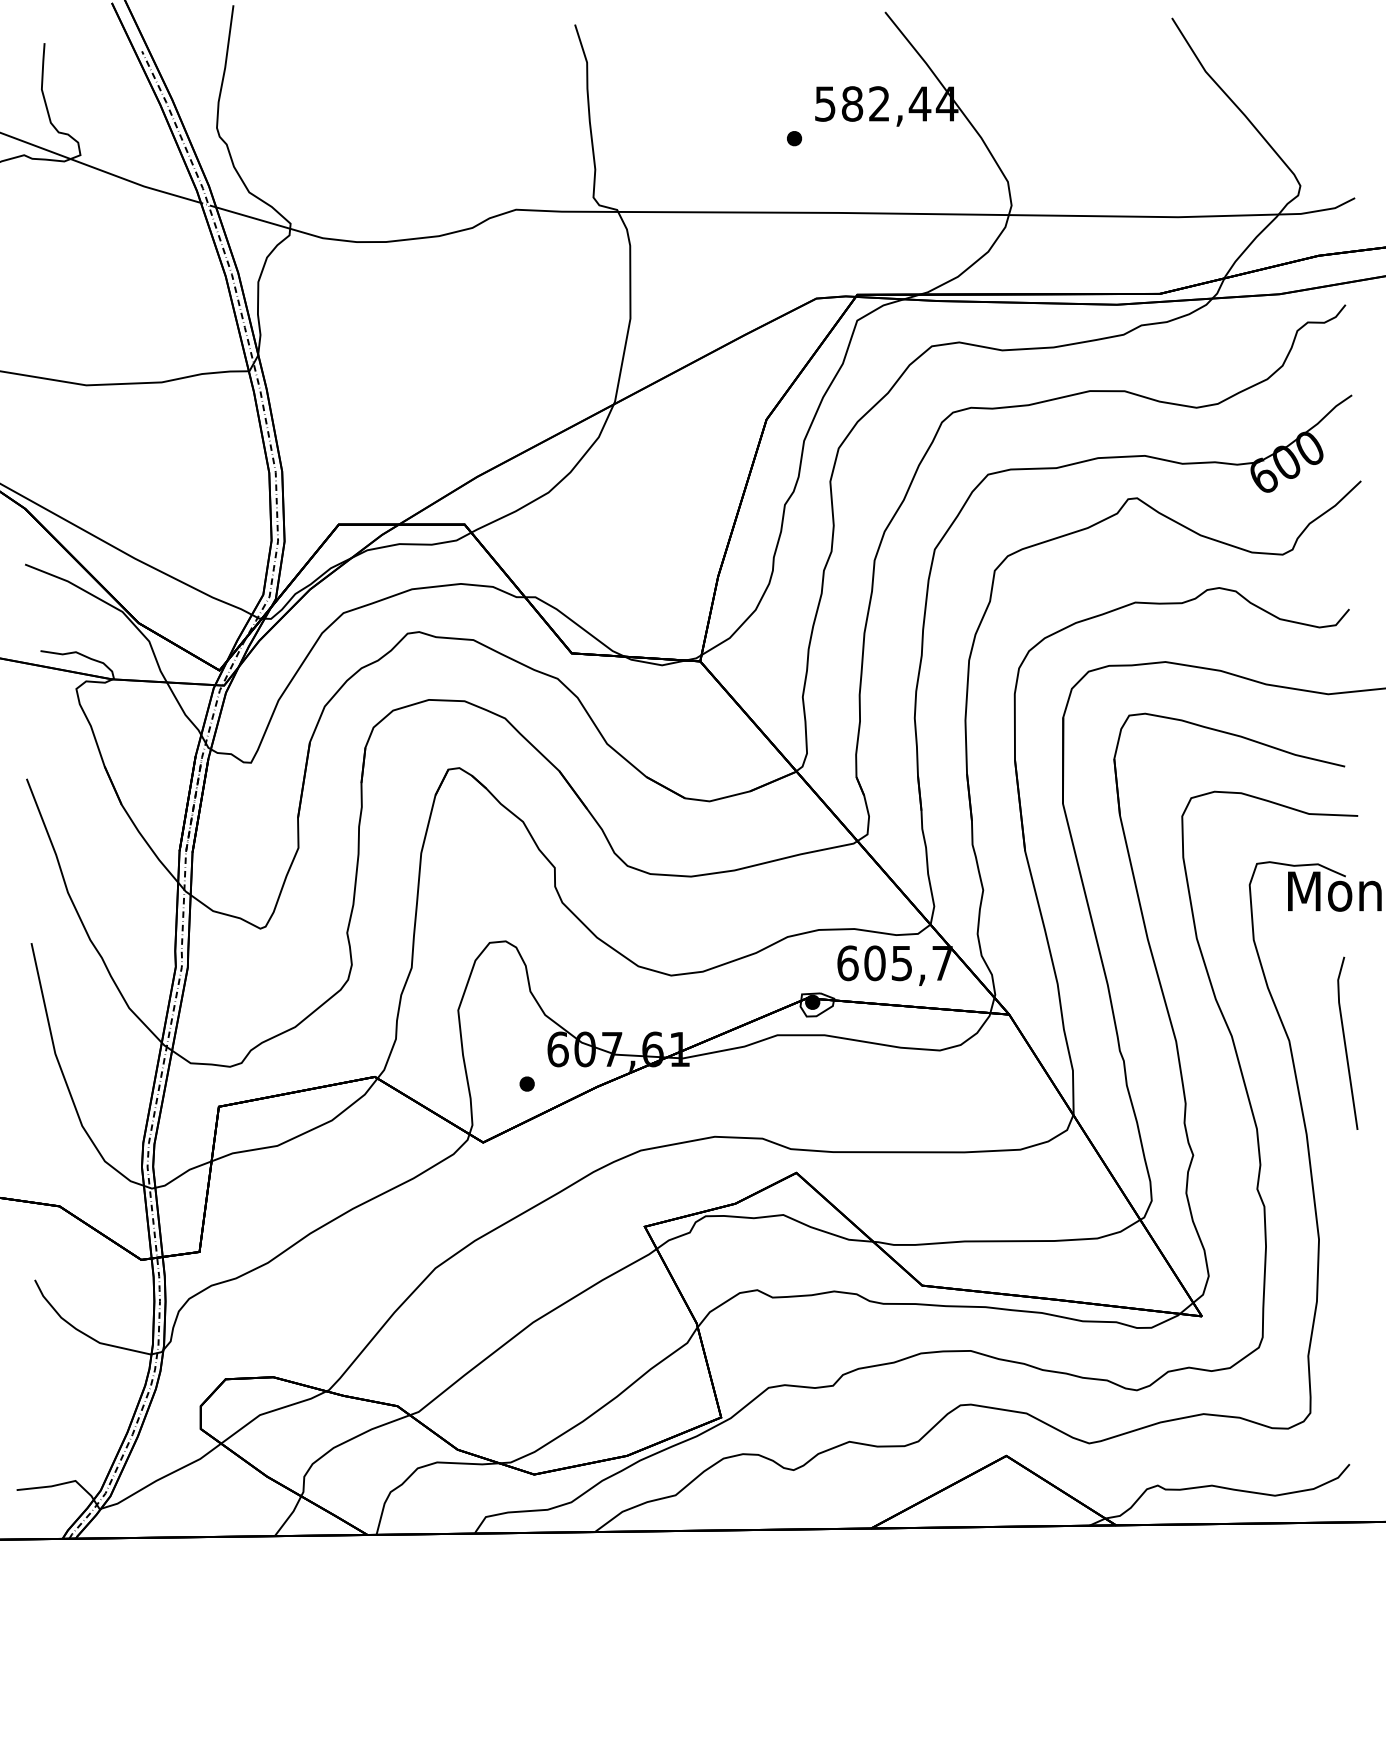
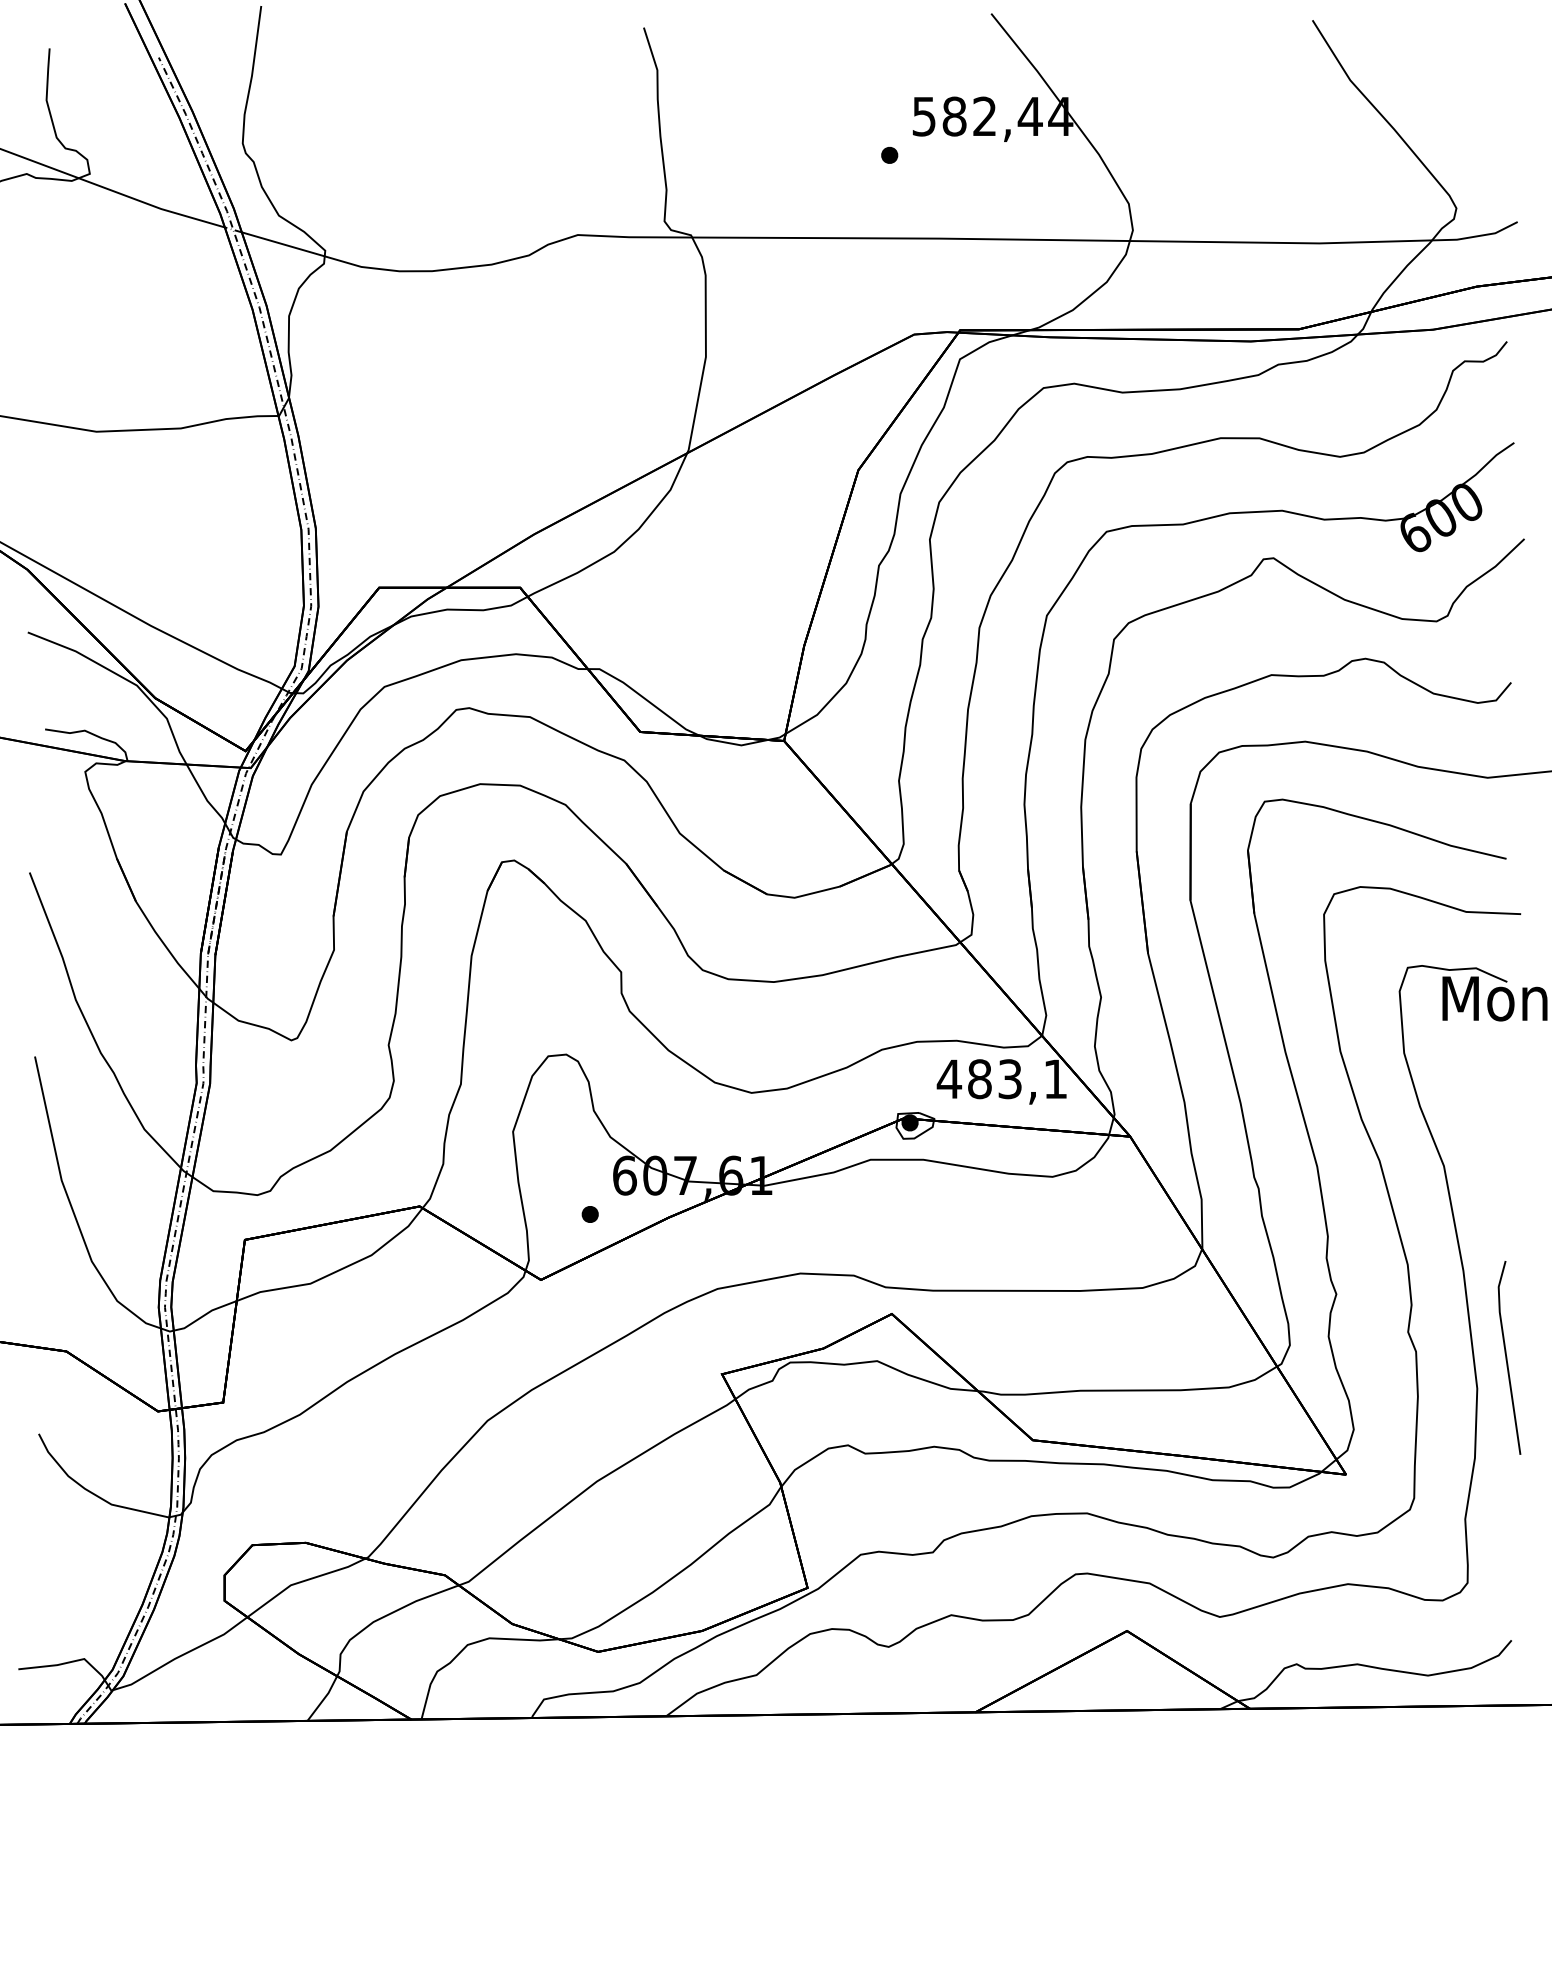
text: (894, 963) -> (1001, 1079), 605,7 -> 483,1
line: (1346, 1043) -> (1507, 1357), moved

